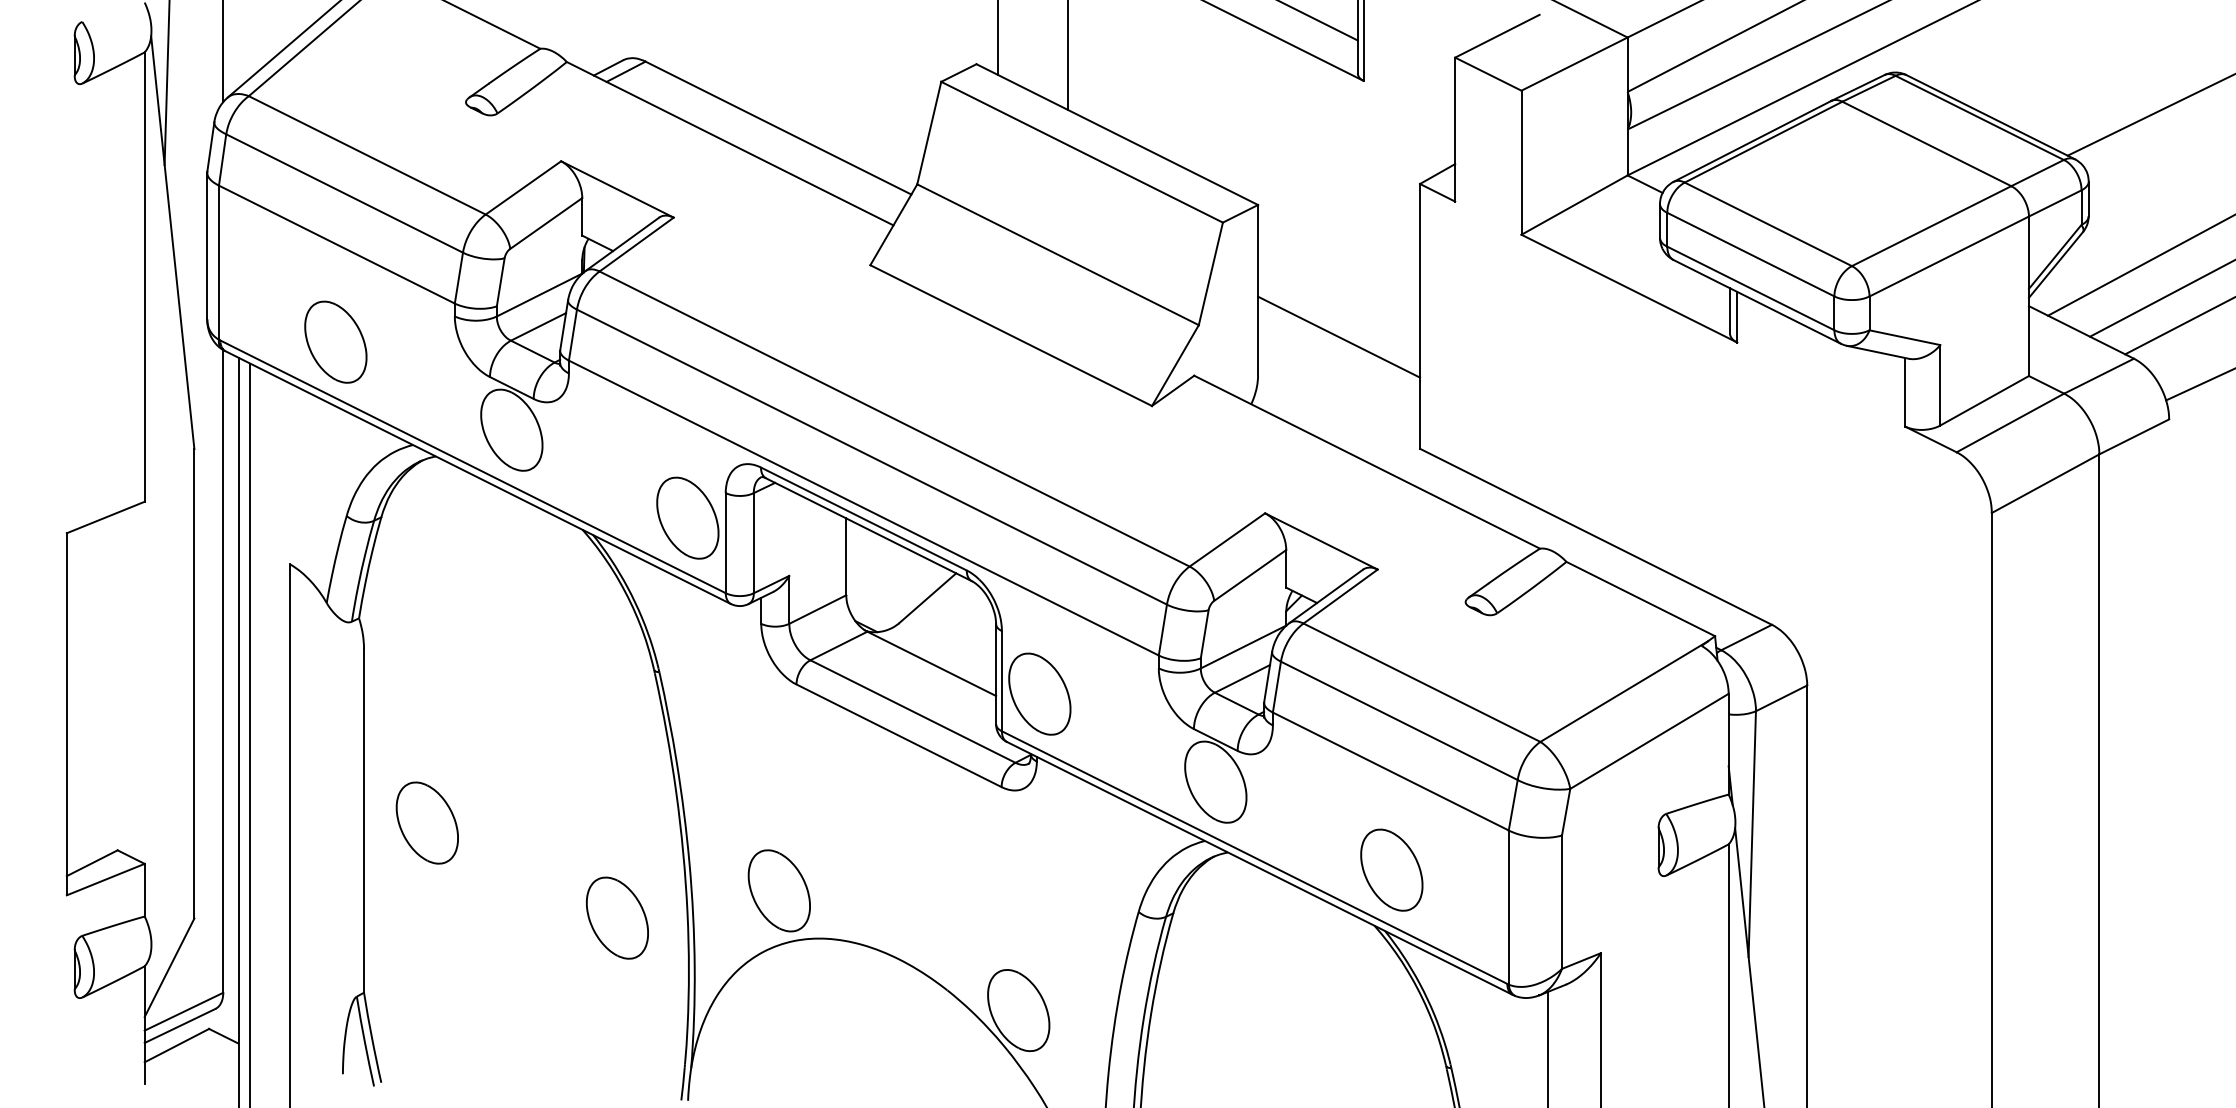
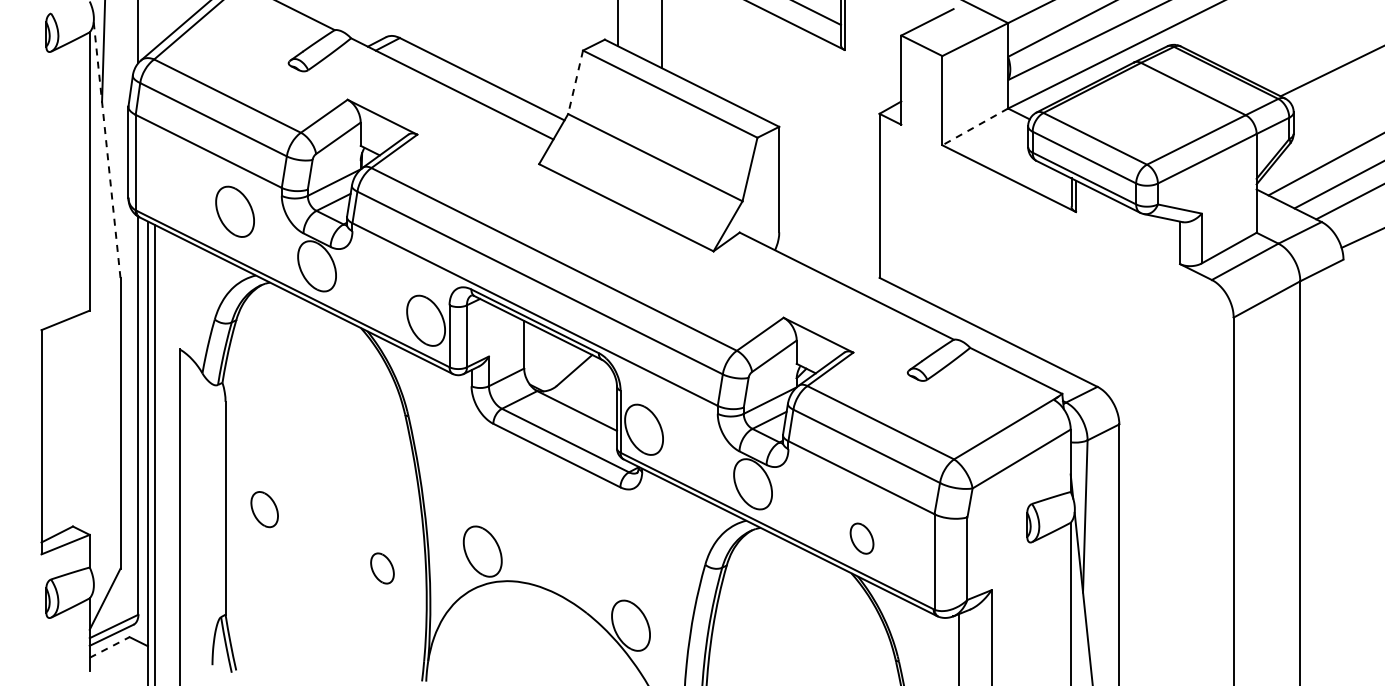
line: (929, 133) -> (575, 82), solid -> dashed
line: (1574, 204) -> (975, 126), solid -> dashed
line: (173, 243) -> (107, 150), solid -> dashed
line: (1339, 336) -> (829, 208), removed
part: (334, 341) -> (234, 211), moved
part: (426, 822) -> (264, 509), size x0.7
part: (1390, 869) -> (861, 538), size x0.6
part: (617, 918) -> (382, 568), size x0.6
line: (178, 1045) -> (110, 647), solid -> dashed

